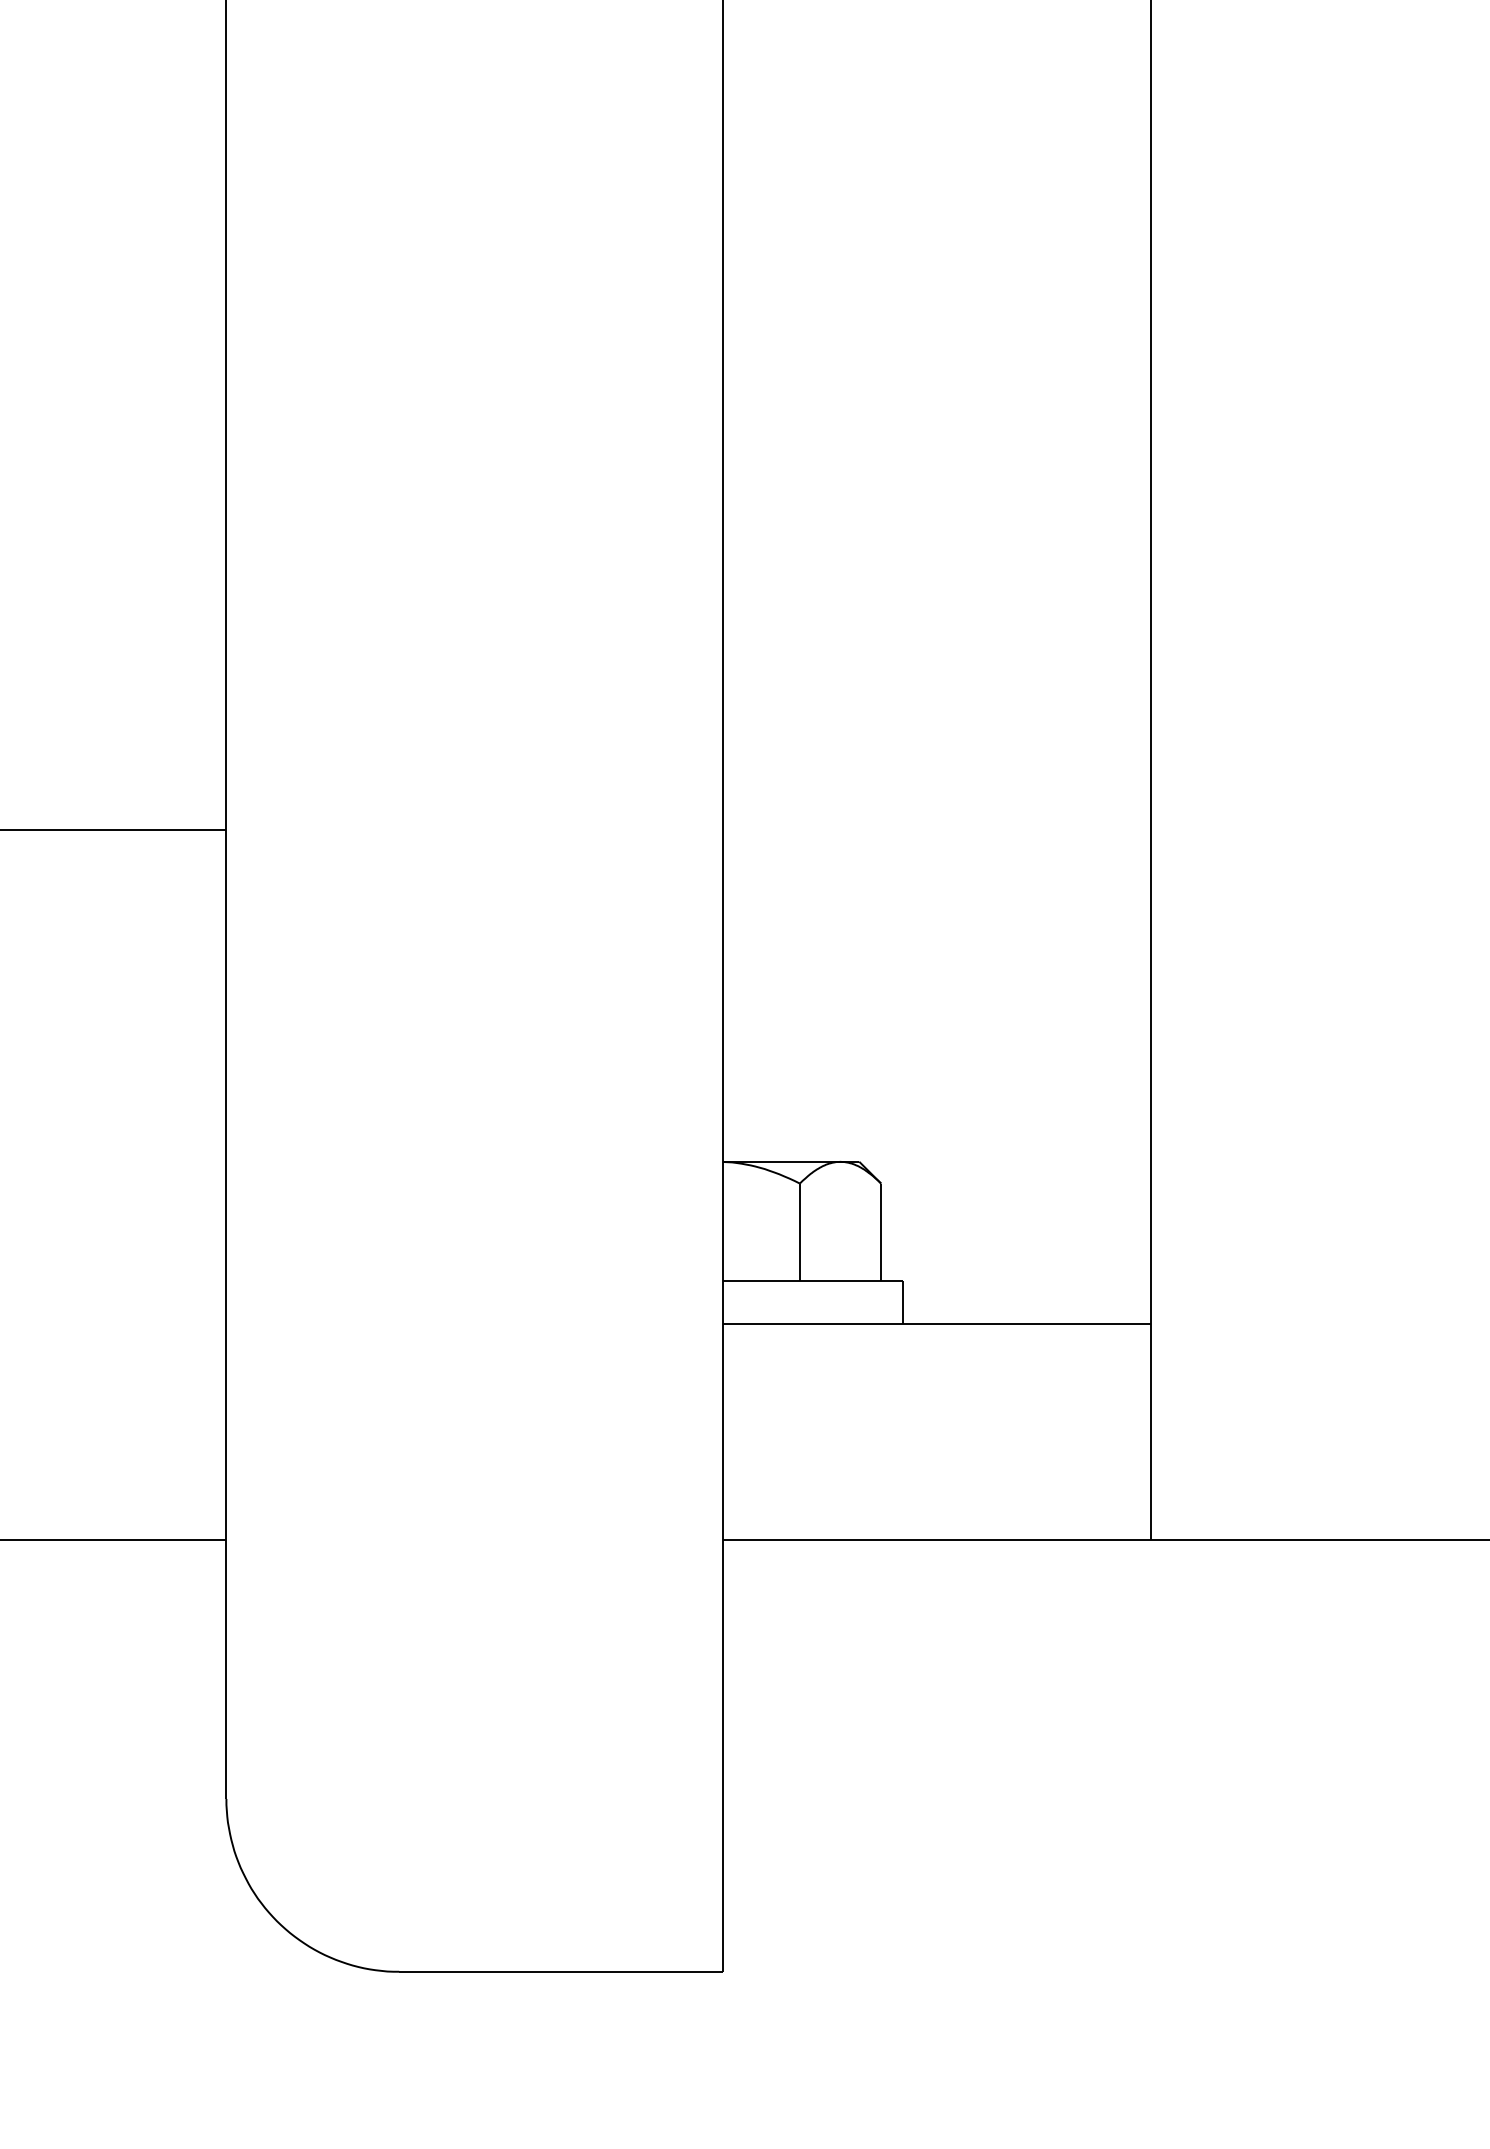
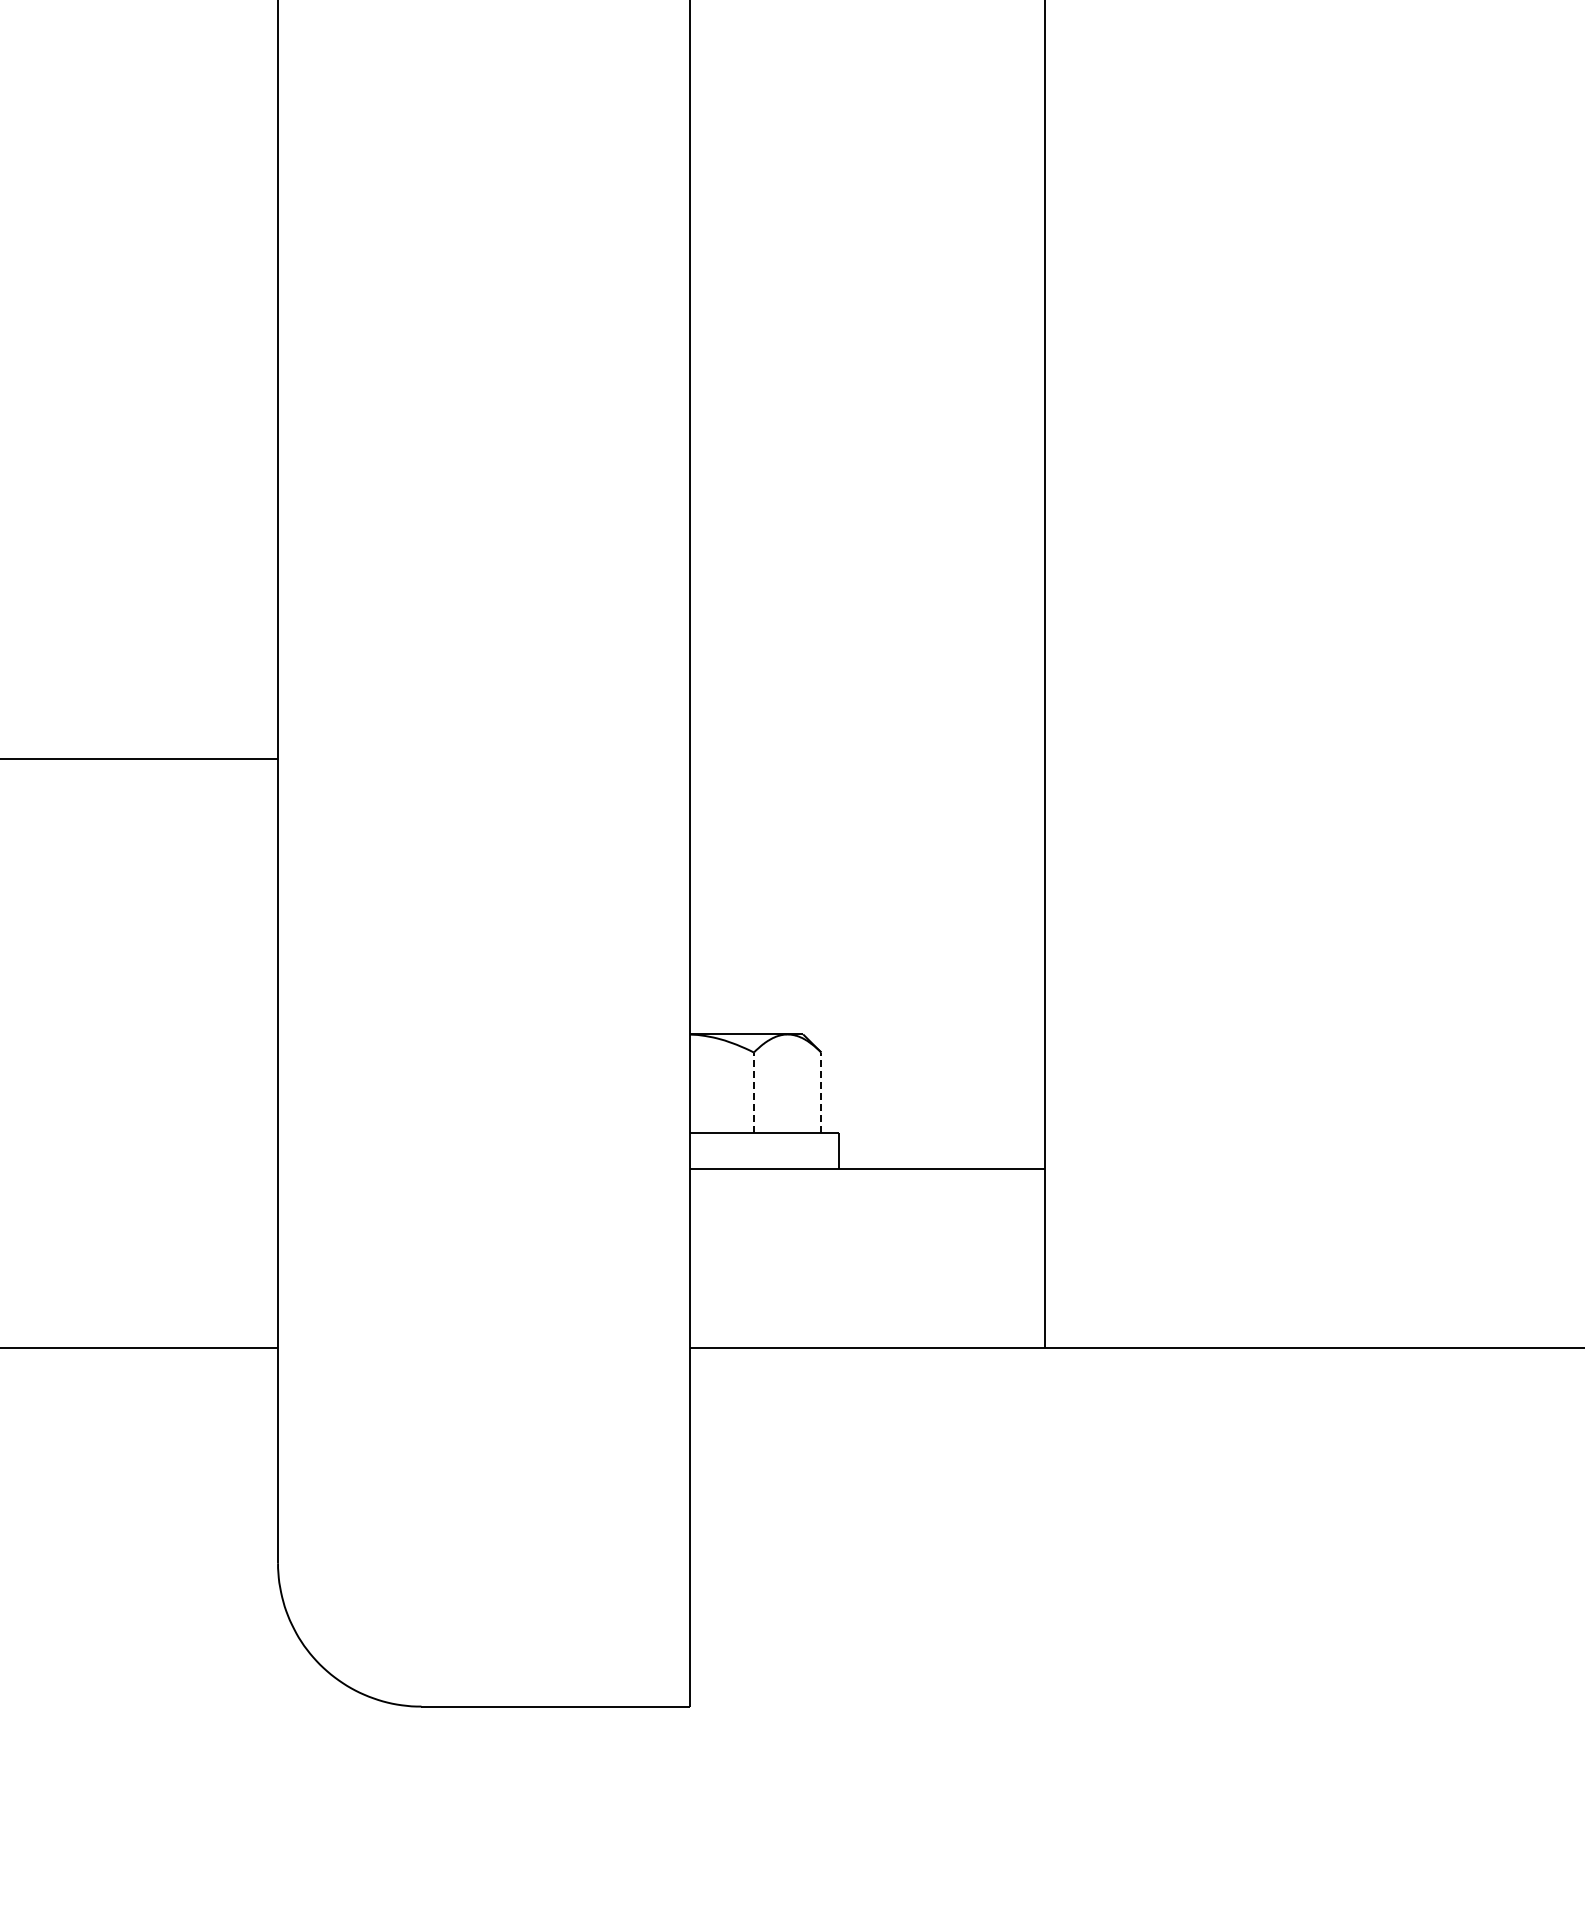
line: (799, 1231) -> (753, 1092), solid -> dashed
line: (881, 1231) -> (821, 1092), solid -> dashed

